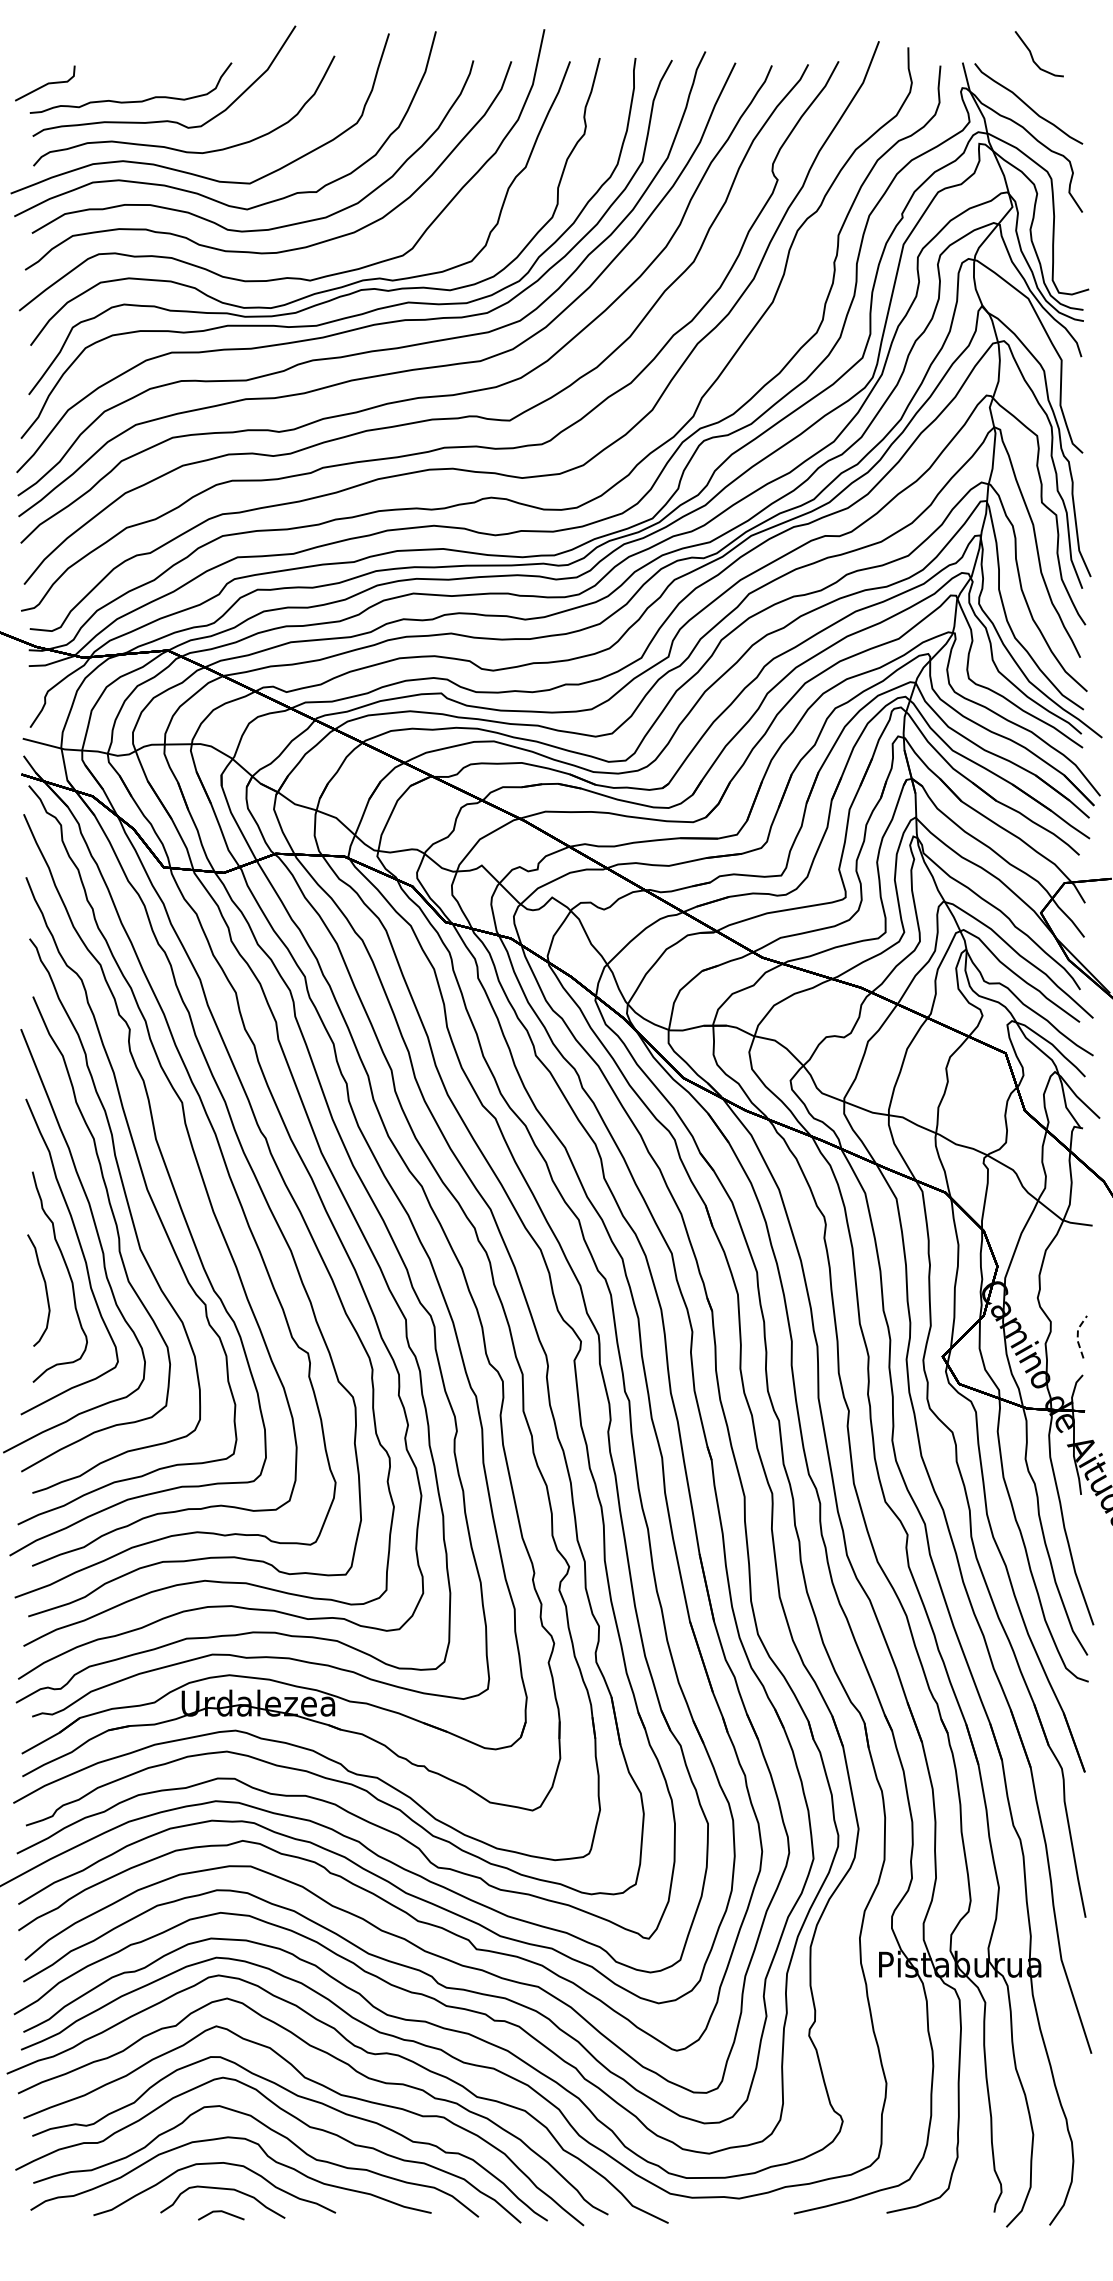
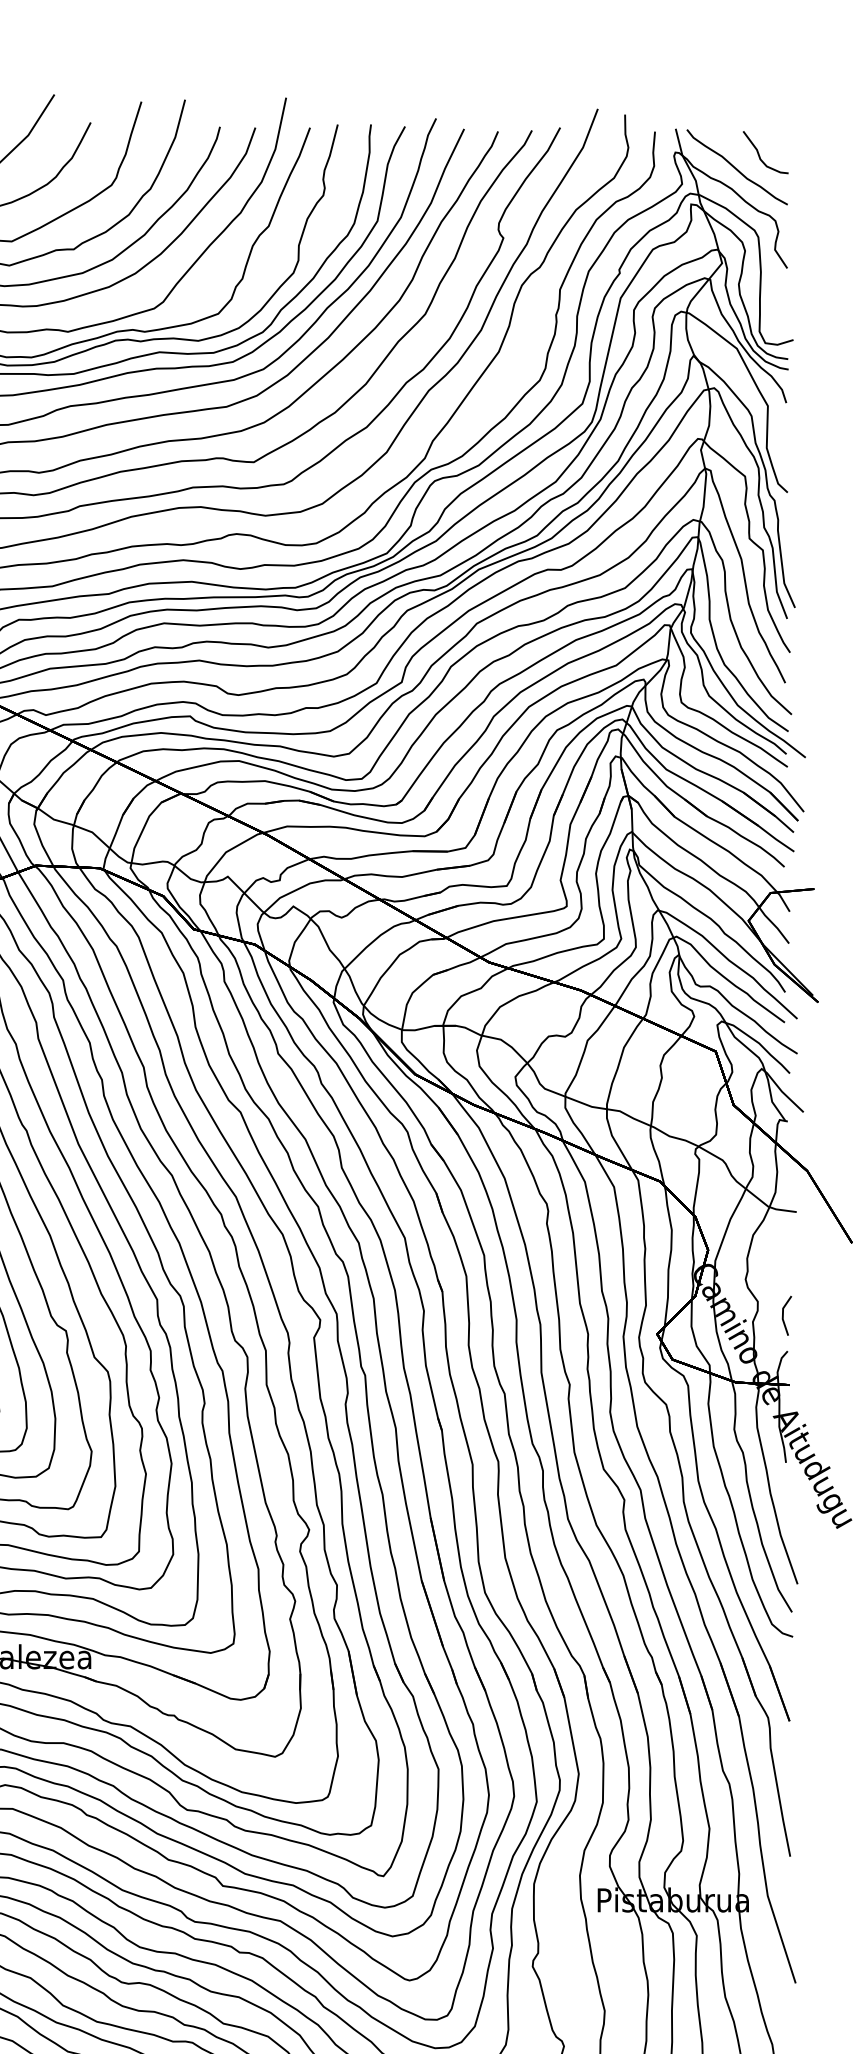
curve: (1033, 57) -> (760, 155), moved
line: (1077, 1335) -> (782, 1314), dashed -> solid

